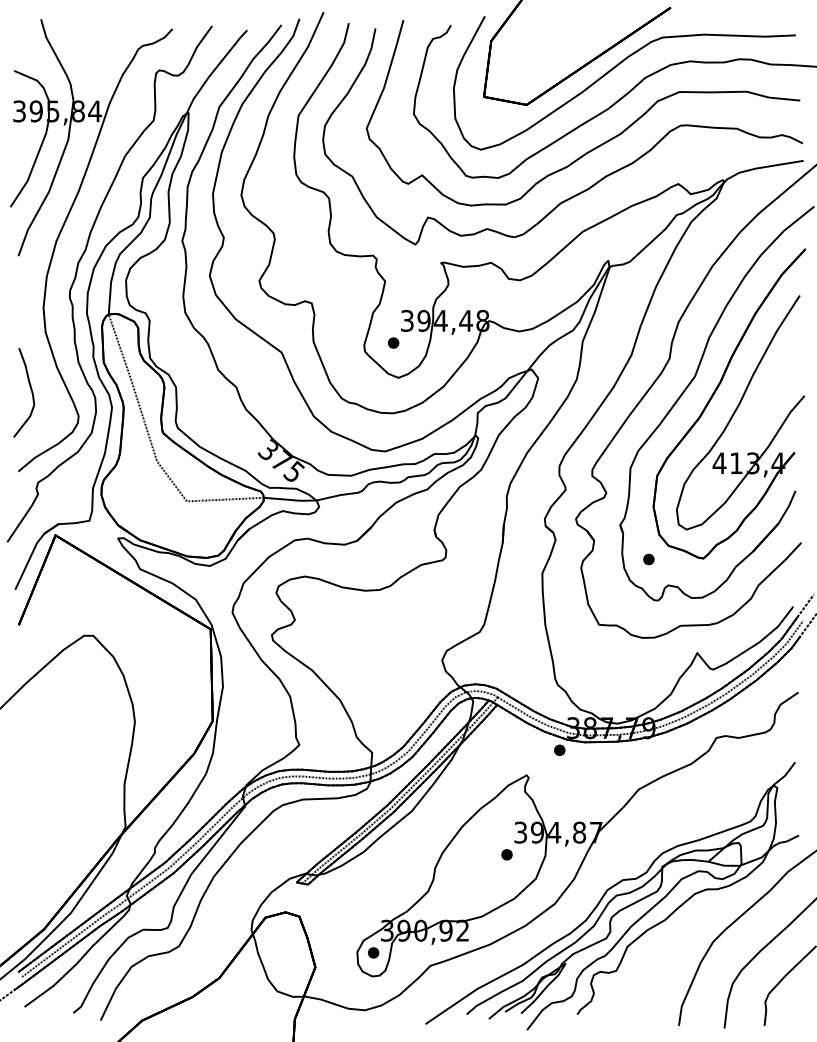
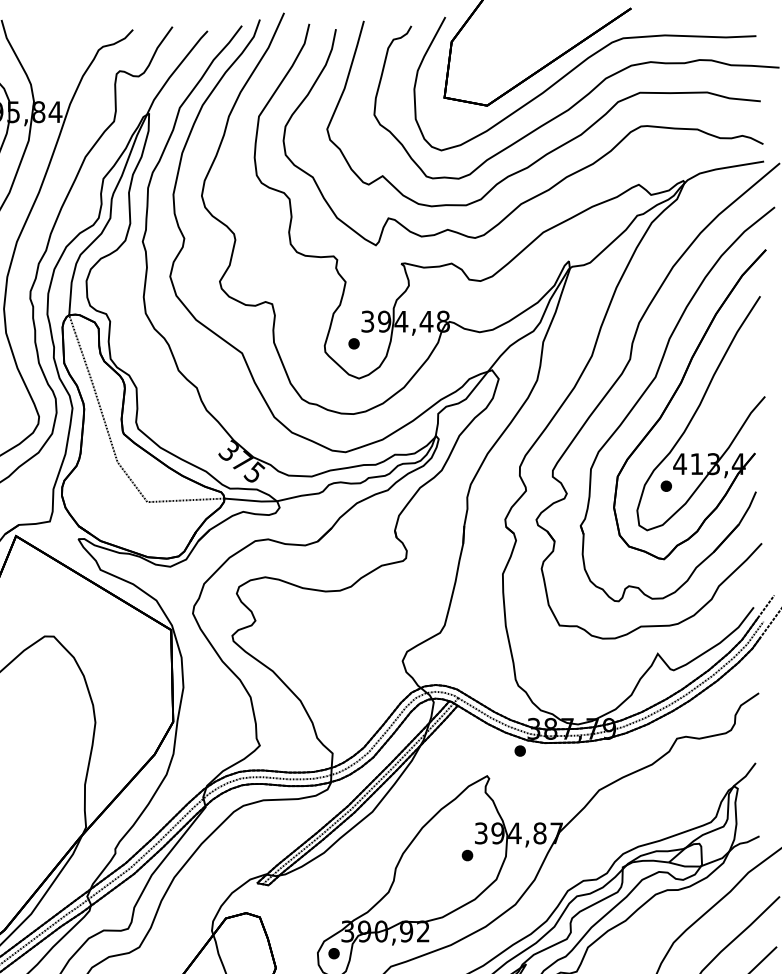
part: (648, 559) -> (665, 486), moved

